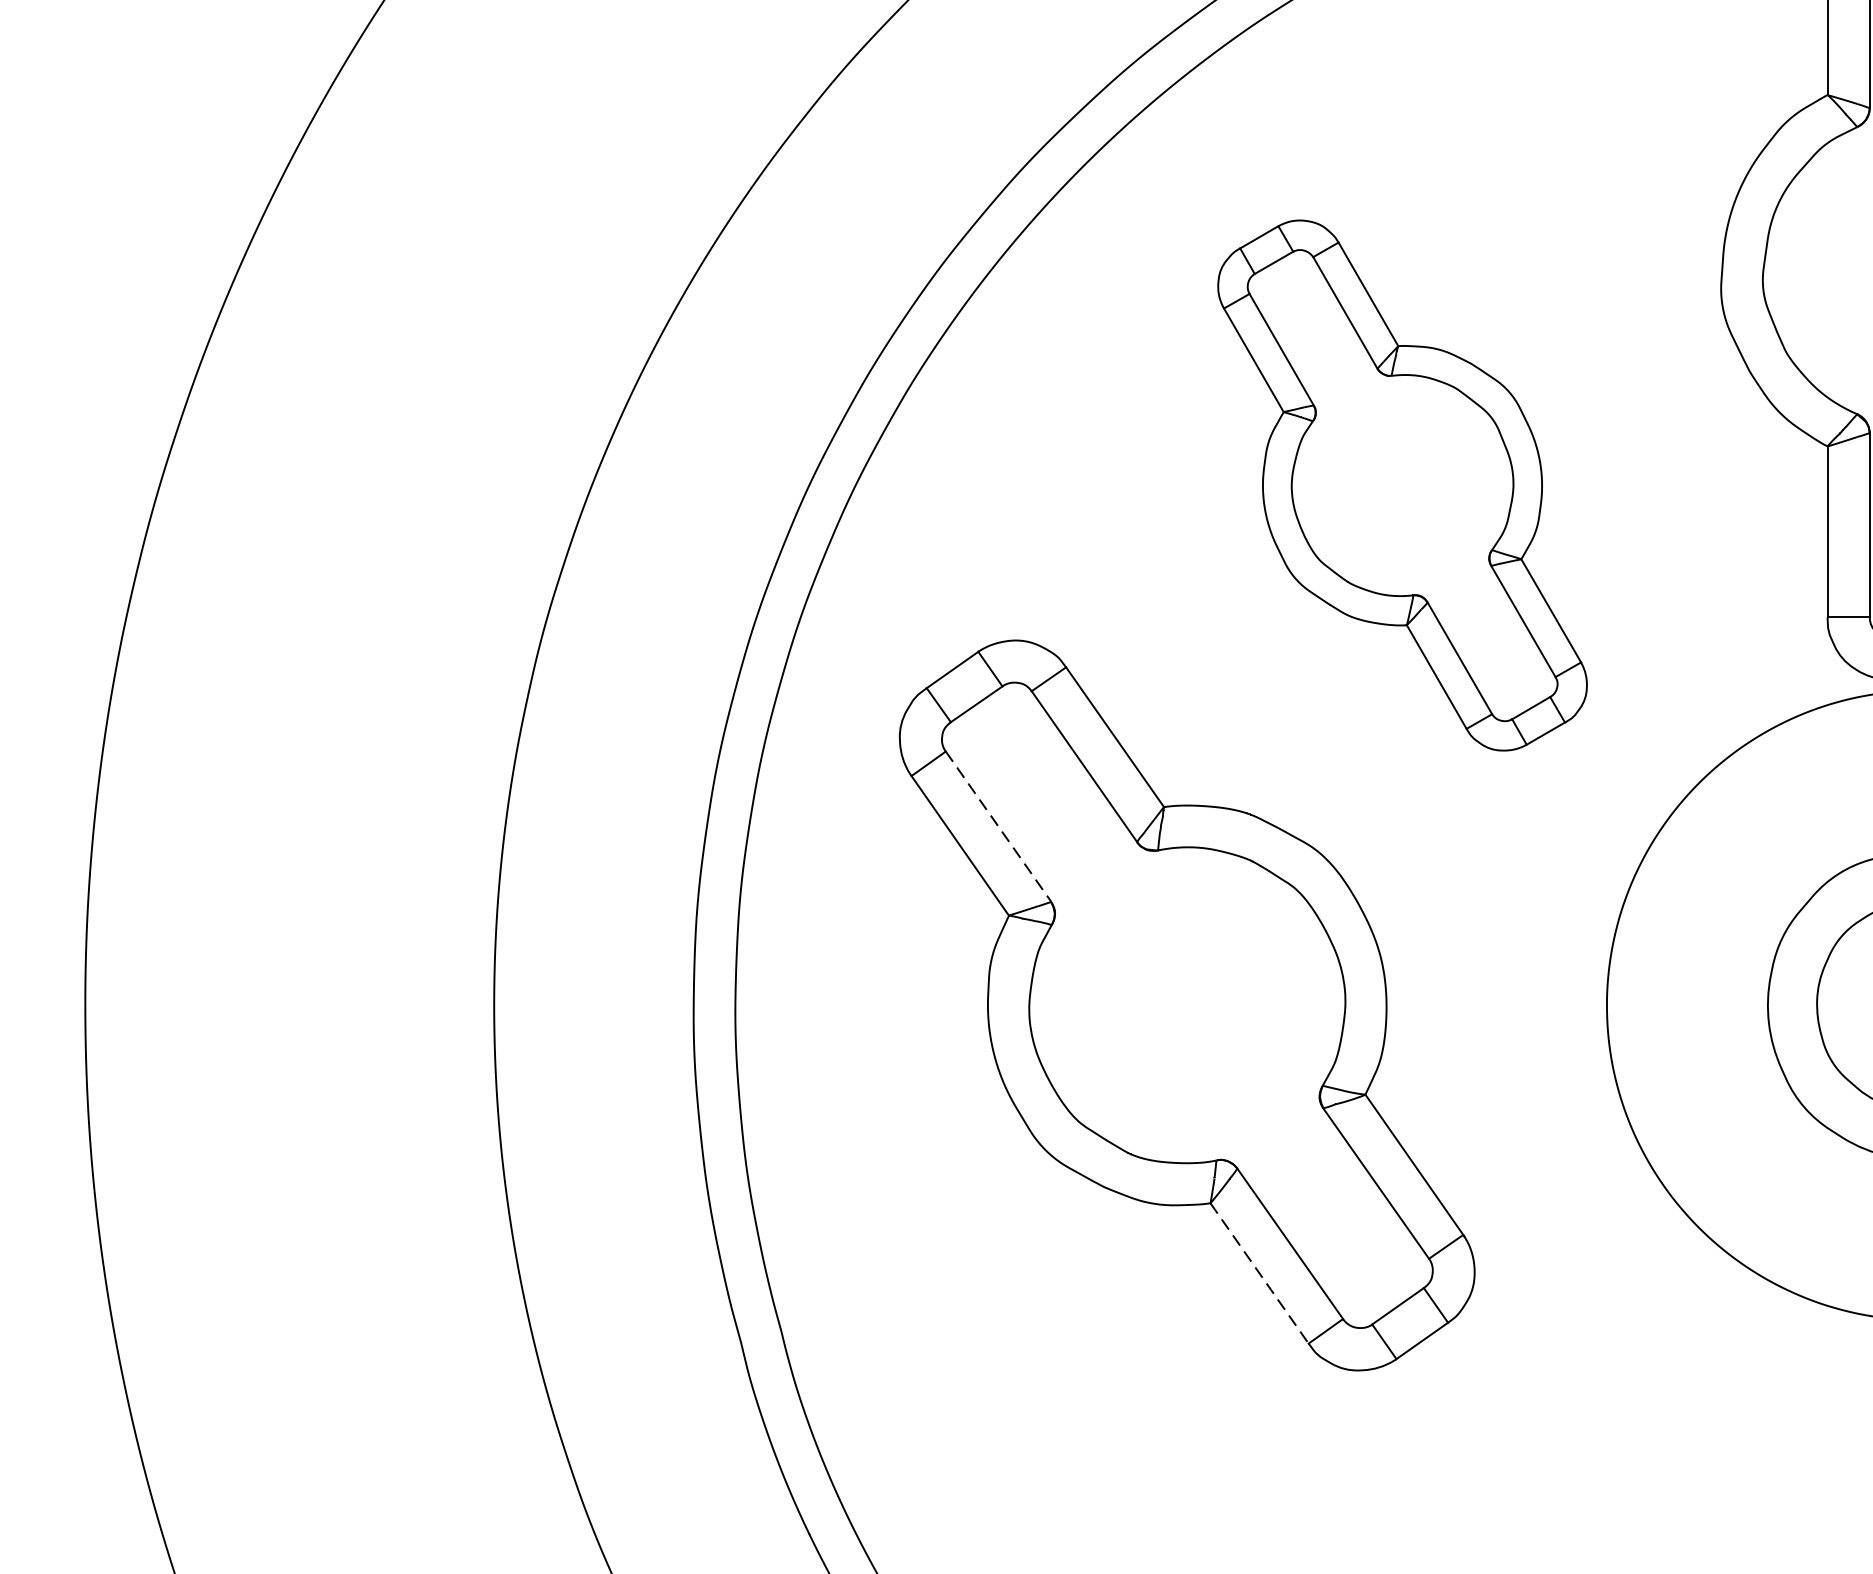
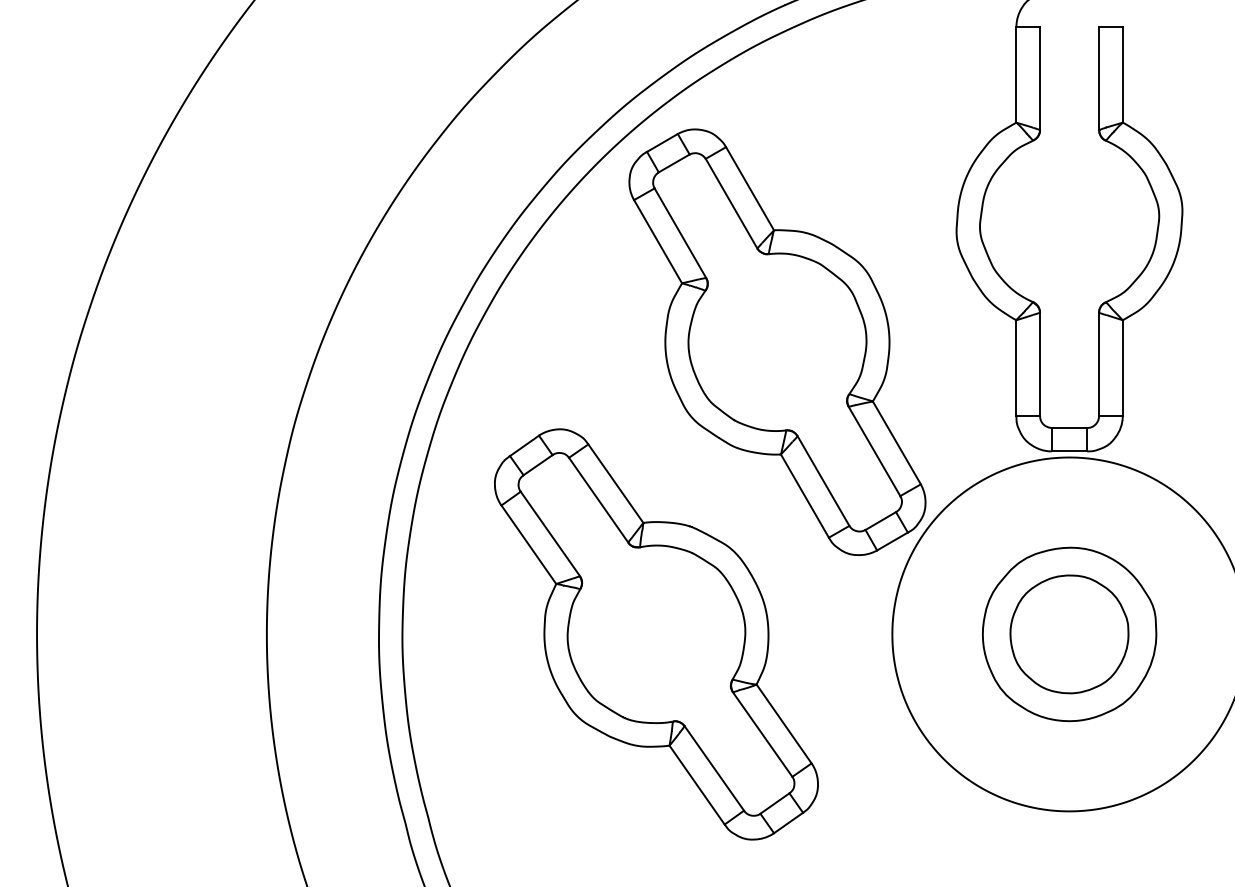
part: (1402, 484) -> (777, 341), size x1.43
line: (998, 825) -> (550, 533), dashed -> solid
line: (1260, 1274) -> (697, 785), dashed -> solid

